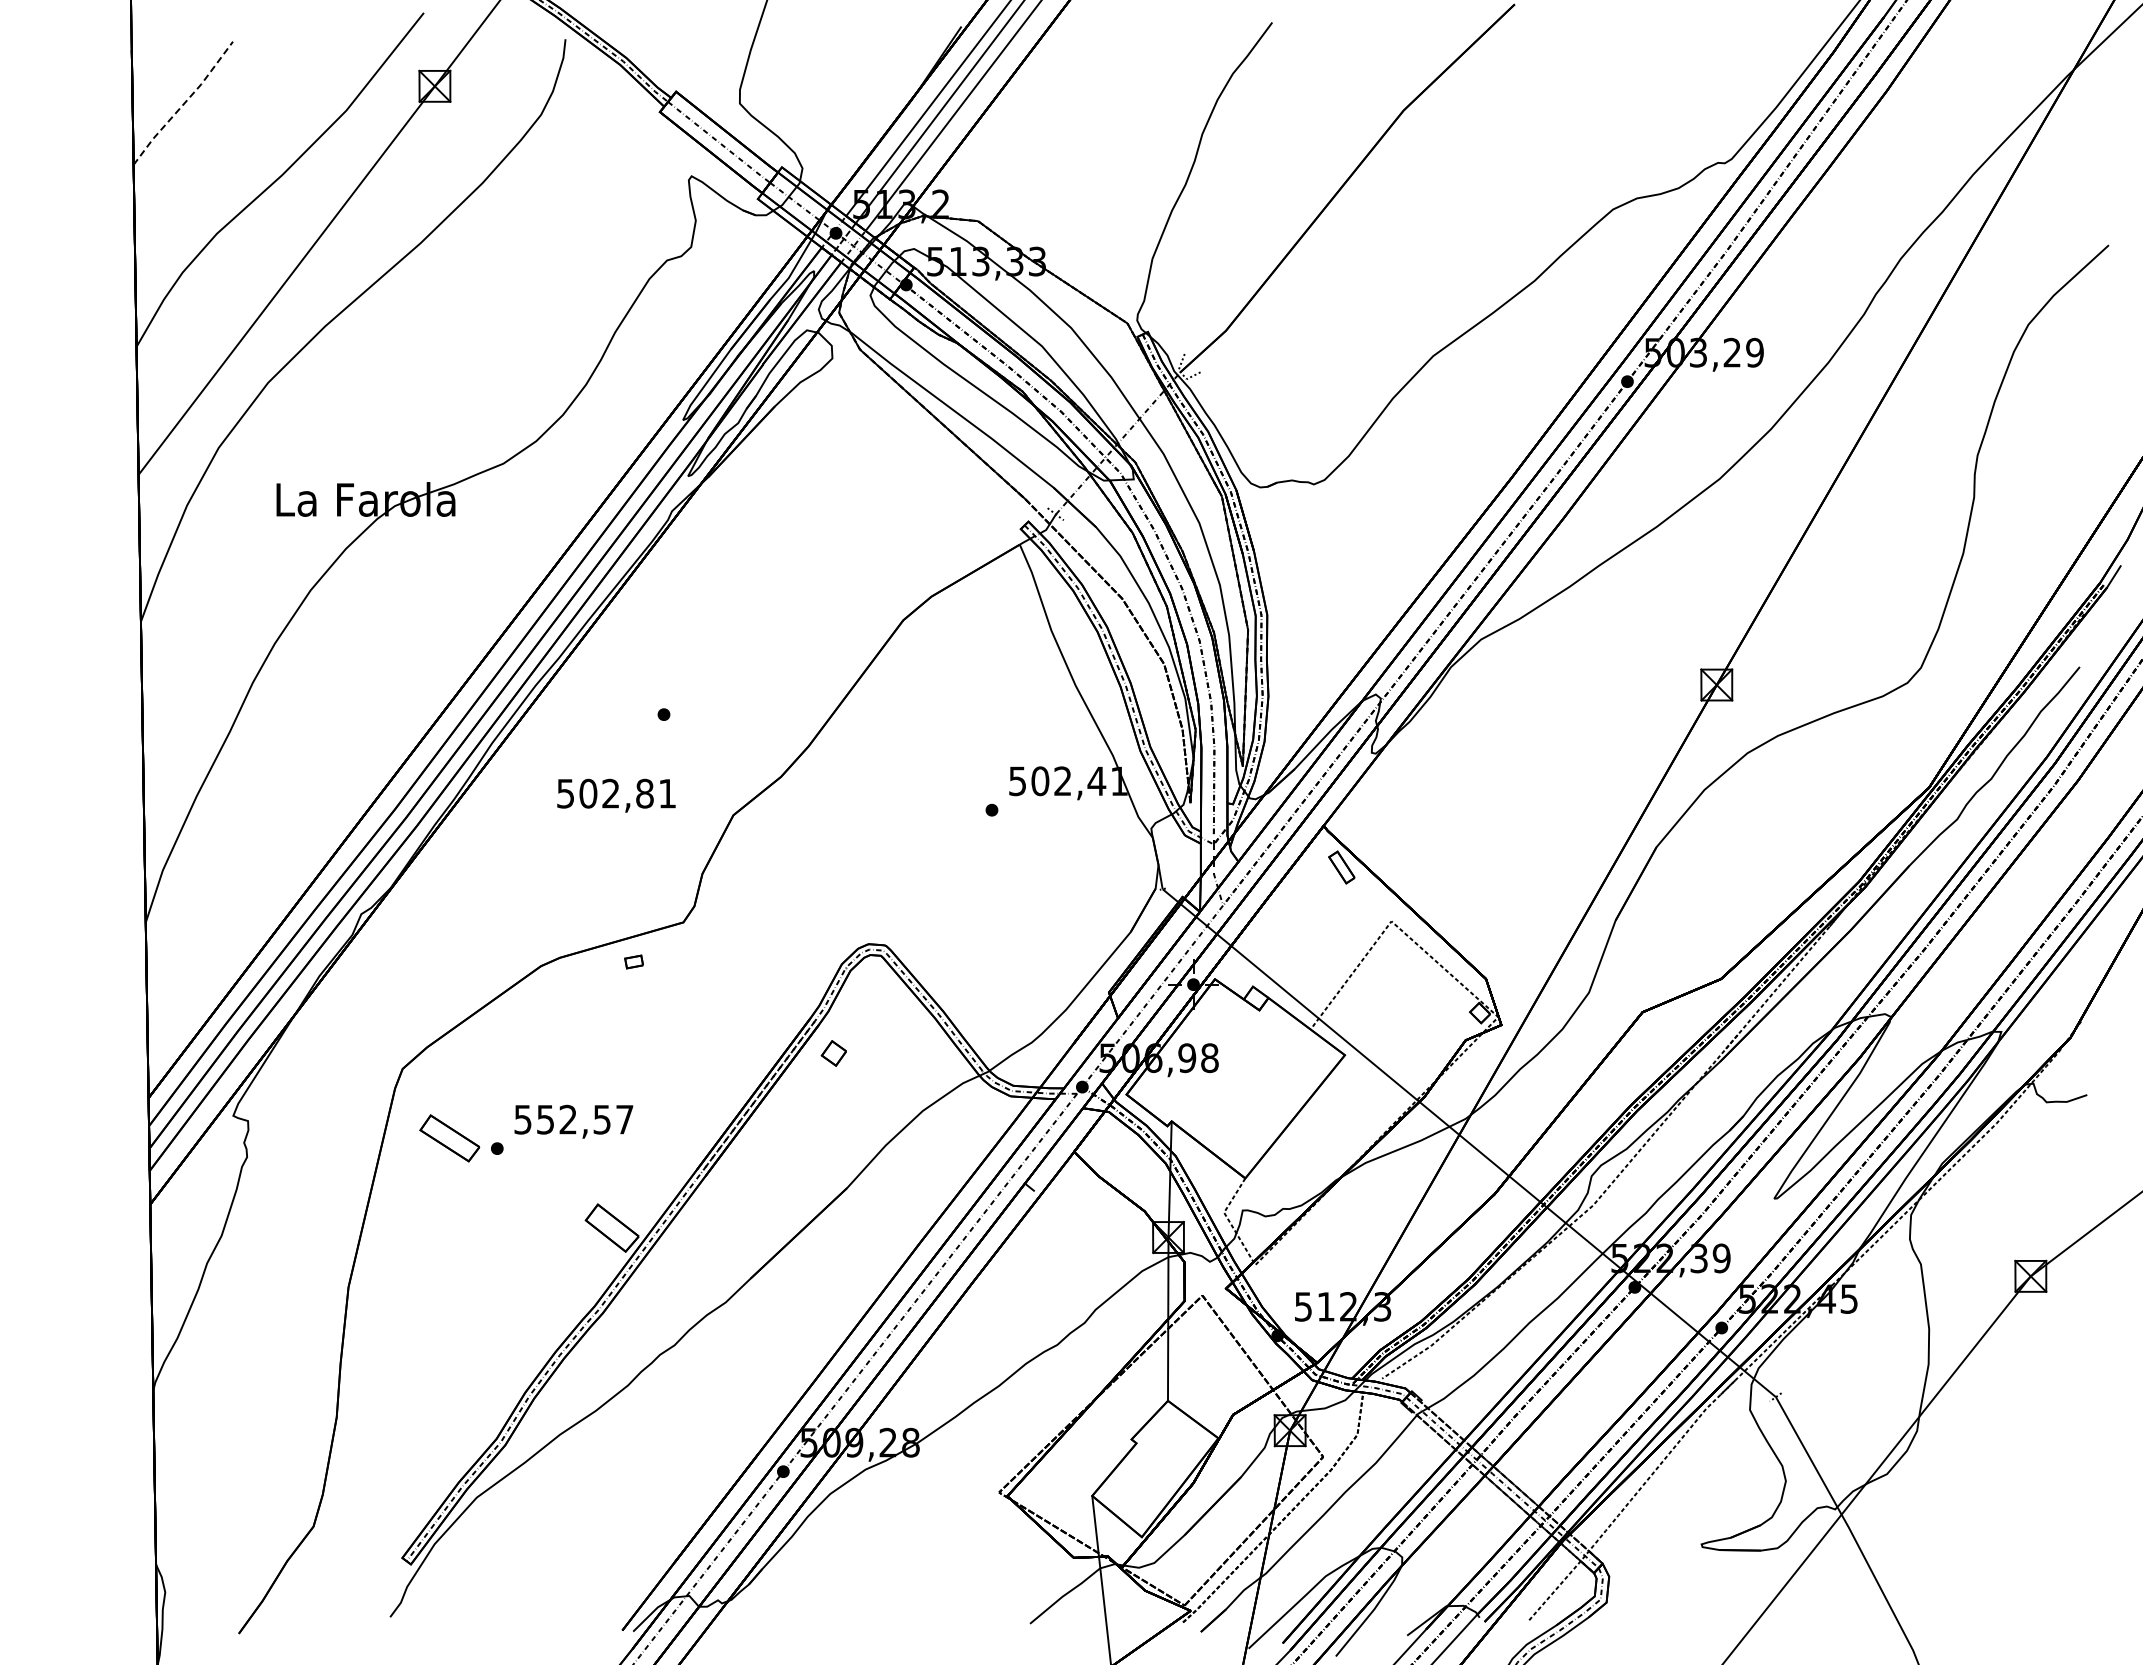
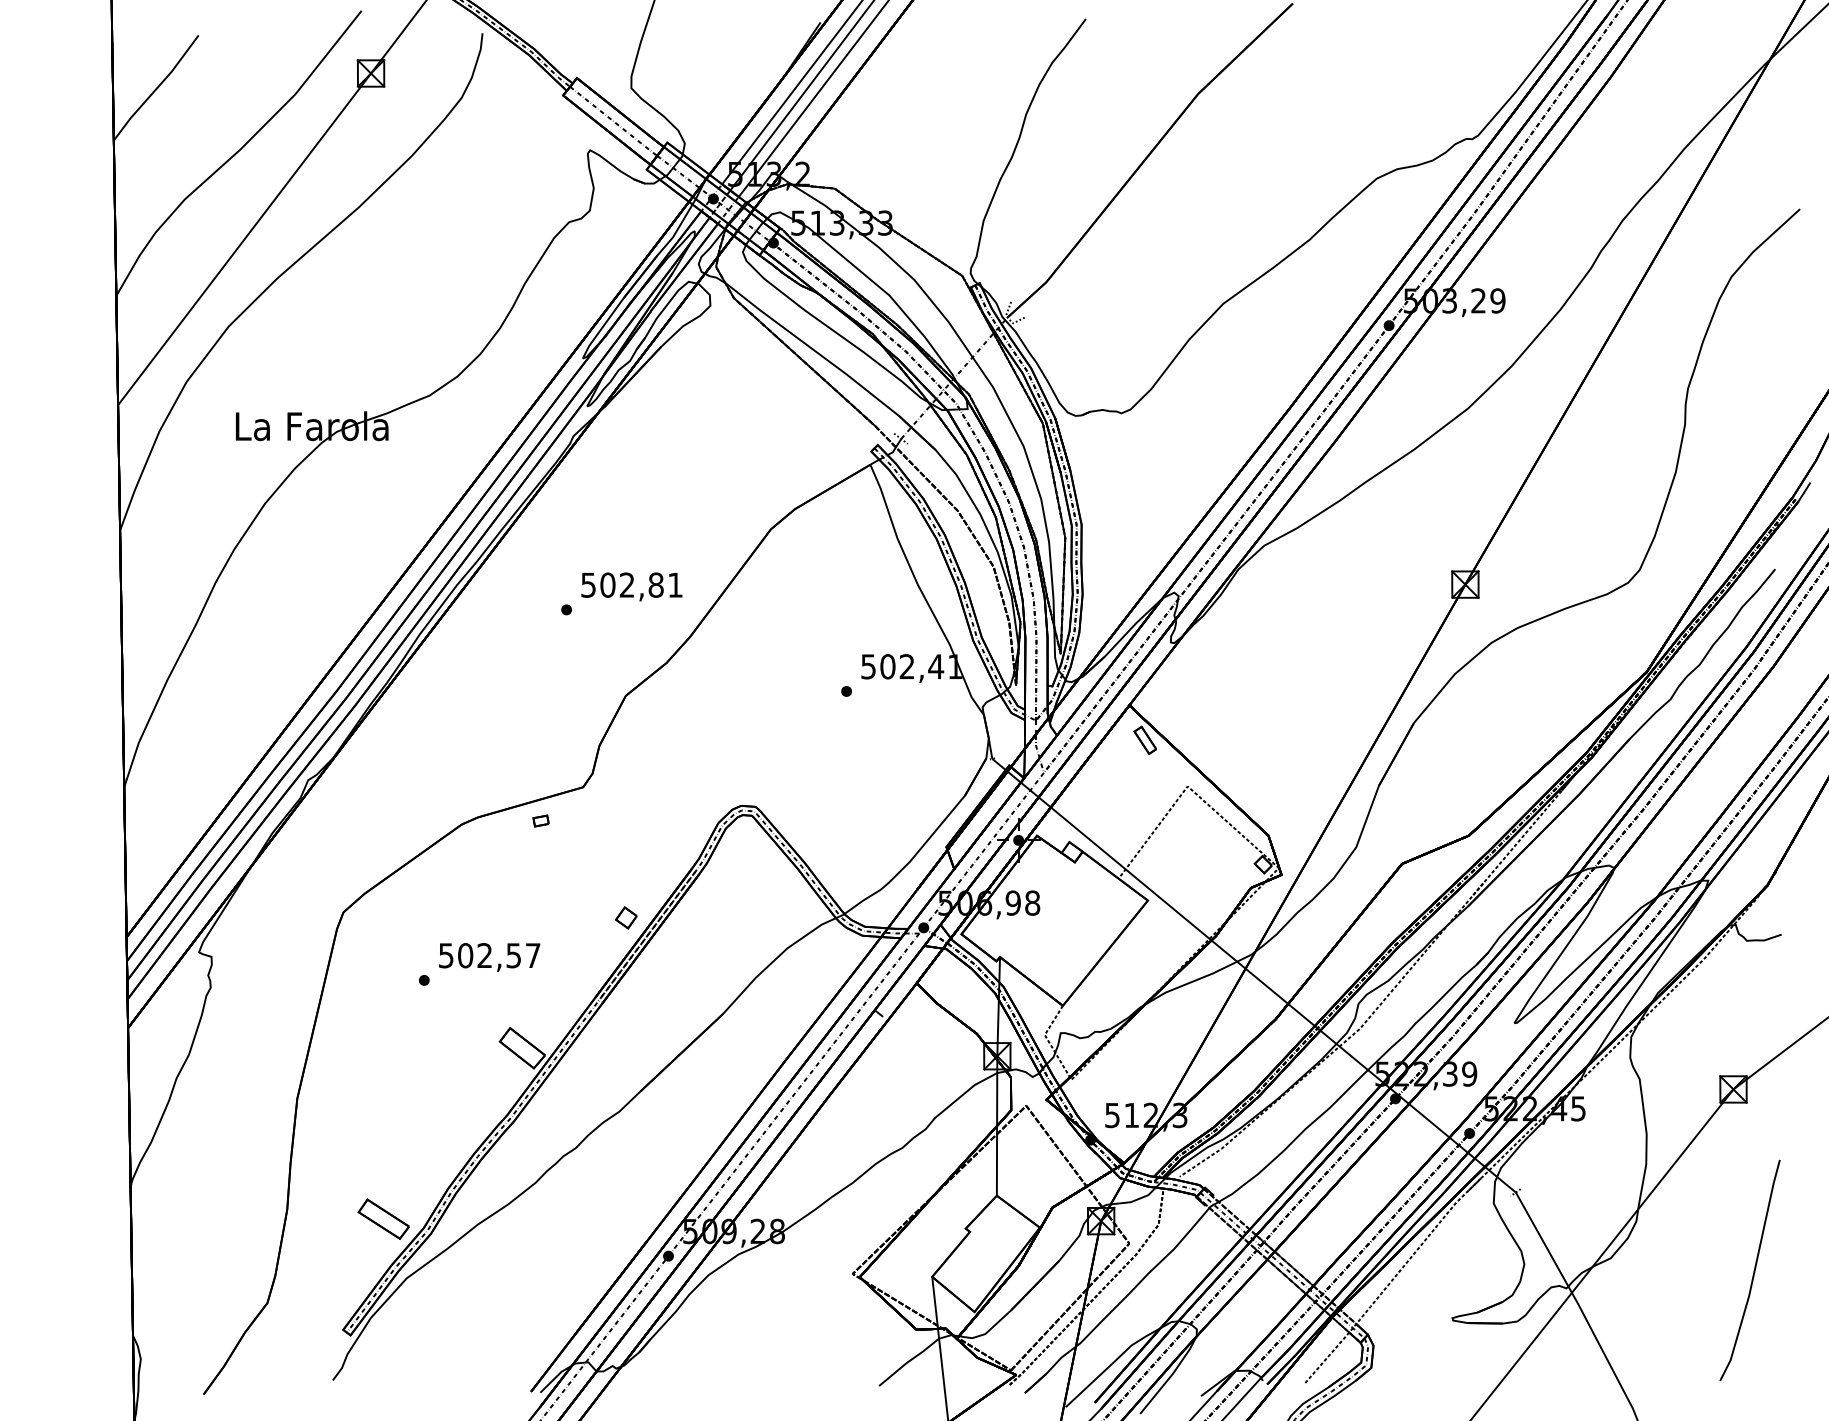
line: (184, 103) -> (157, 88), dashed -> solid
text: (616, 795) -> (631, 586), moved
part: (833, 1053) -> (625, 917), moved
text: (545, 1119) -> (465, 955), 552,57 -> 502,57
part: (449, 1138) -> (383, 1219), moved
line: (2054, 1488) -> (1753, 1270), added

